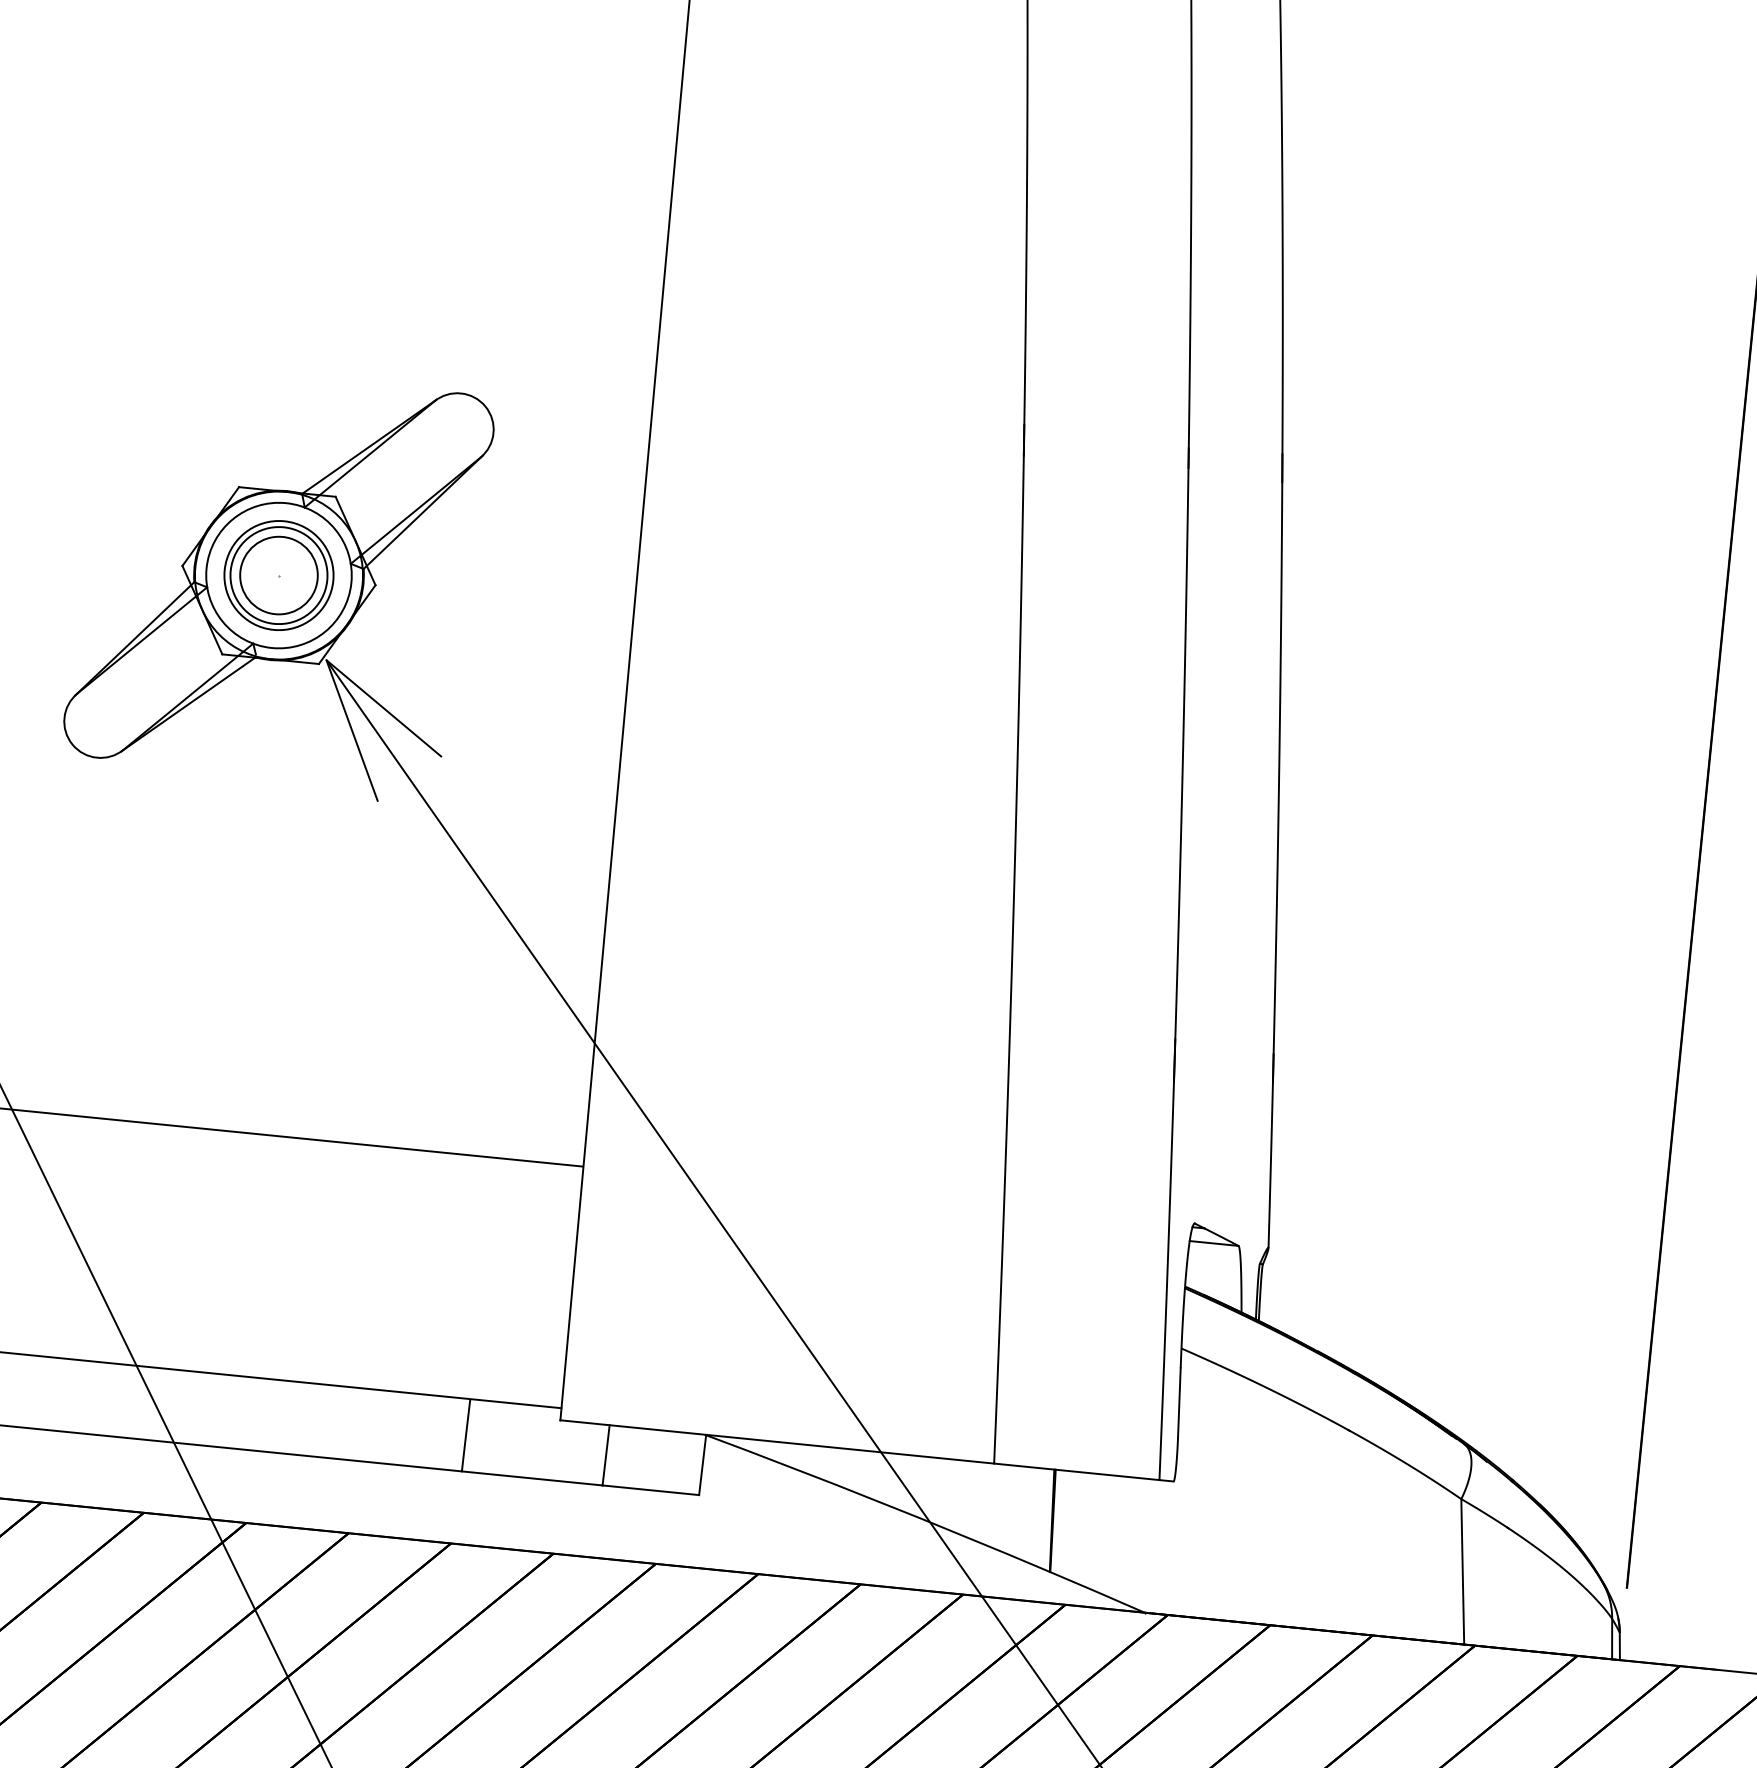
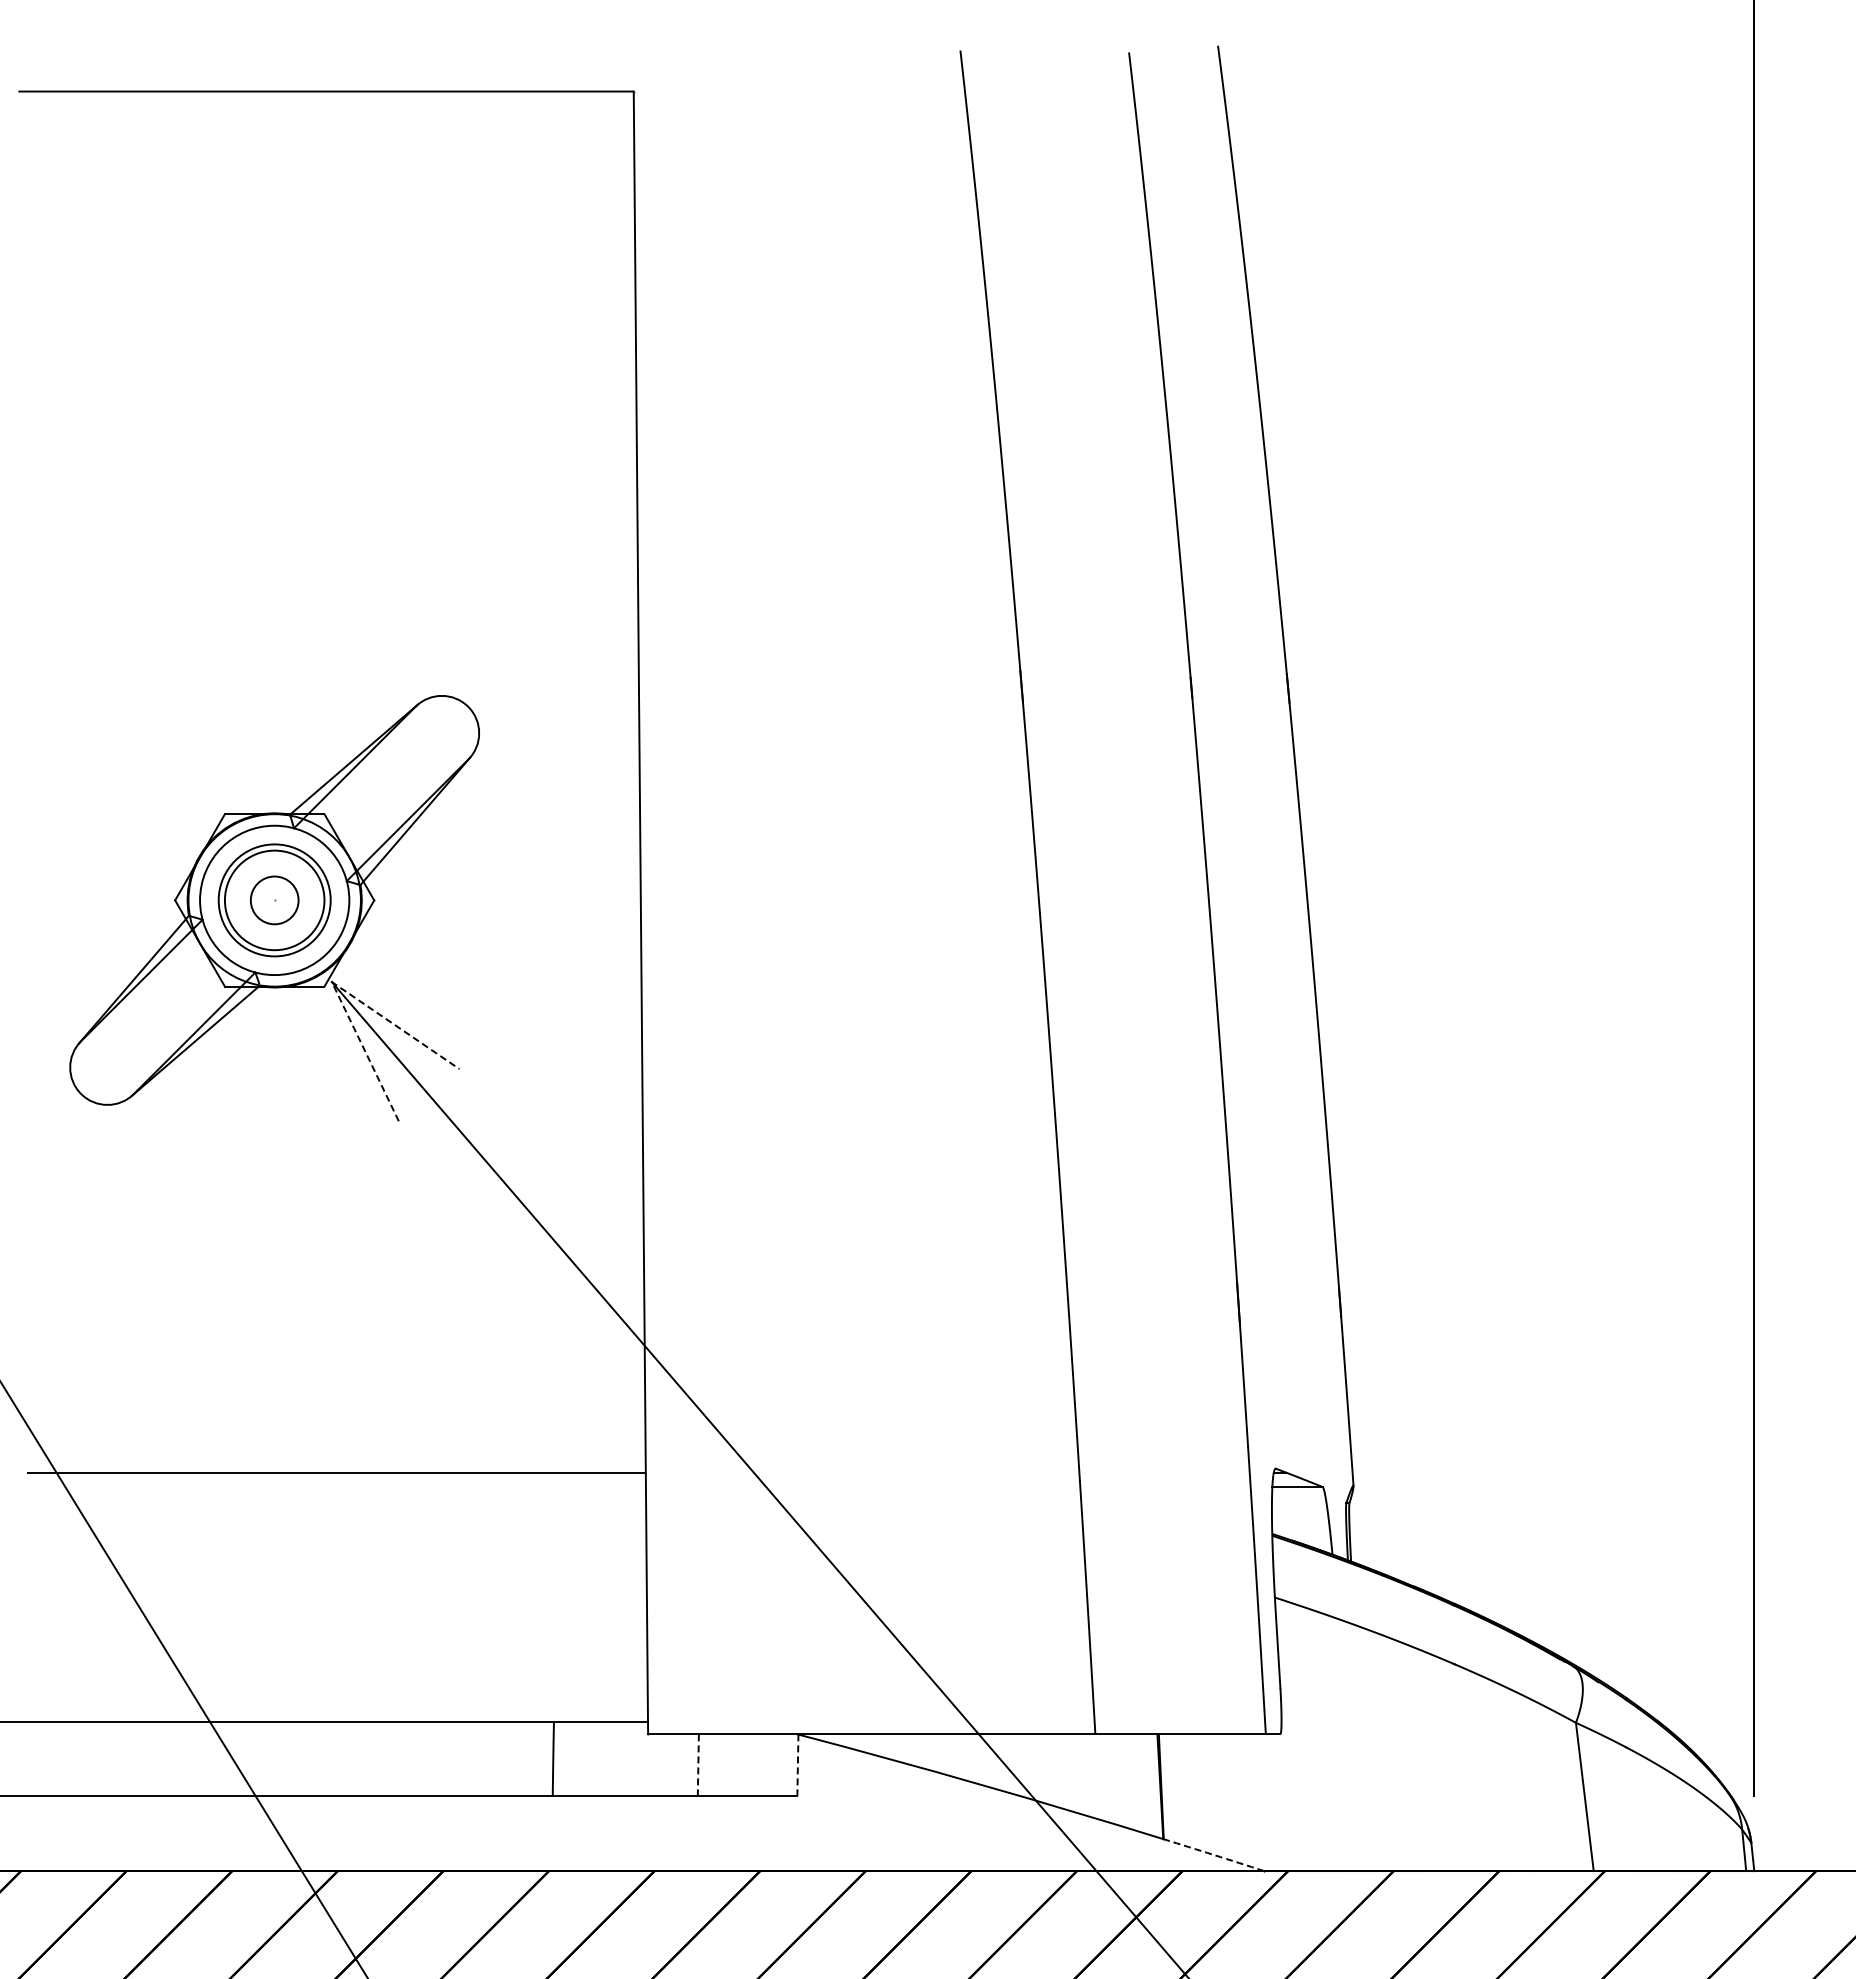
circle: (278, 575) -> (274, 900), size x0.6
line: (326, 659) -> (331, 981), solid -> dashed
line: (606, 1454) -> (698, 1764), solid -> dashed
line: (702, 1465) -> (797, 1765), solid -> dashed
arc: (1097, 1592) -> (1214, 1855), solid -> dashed

